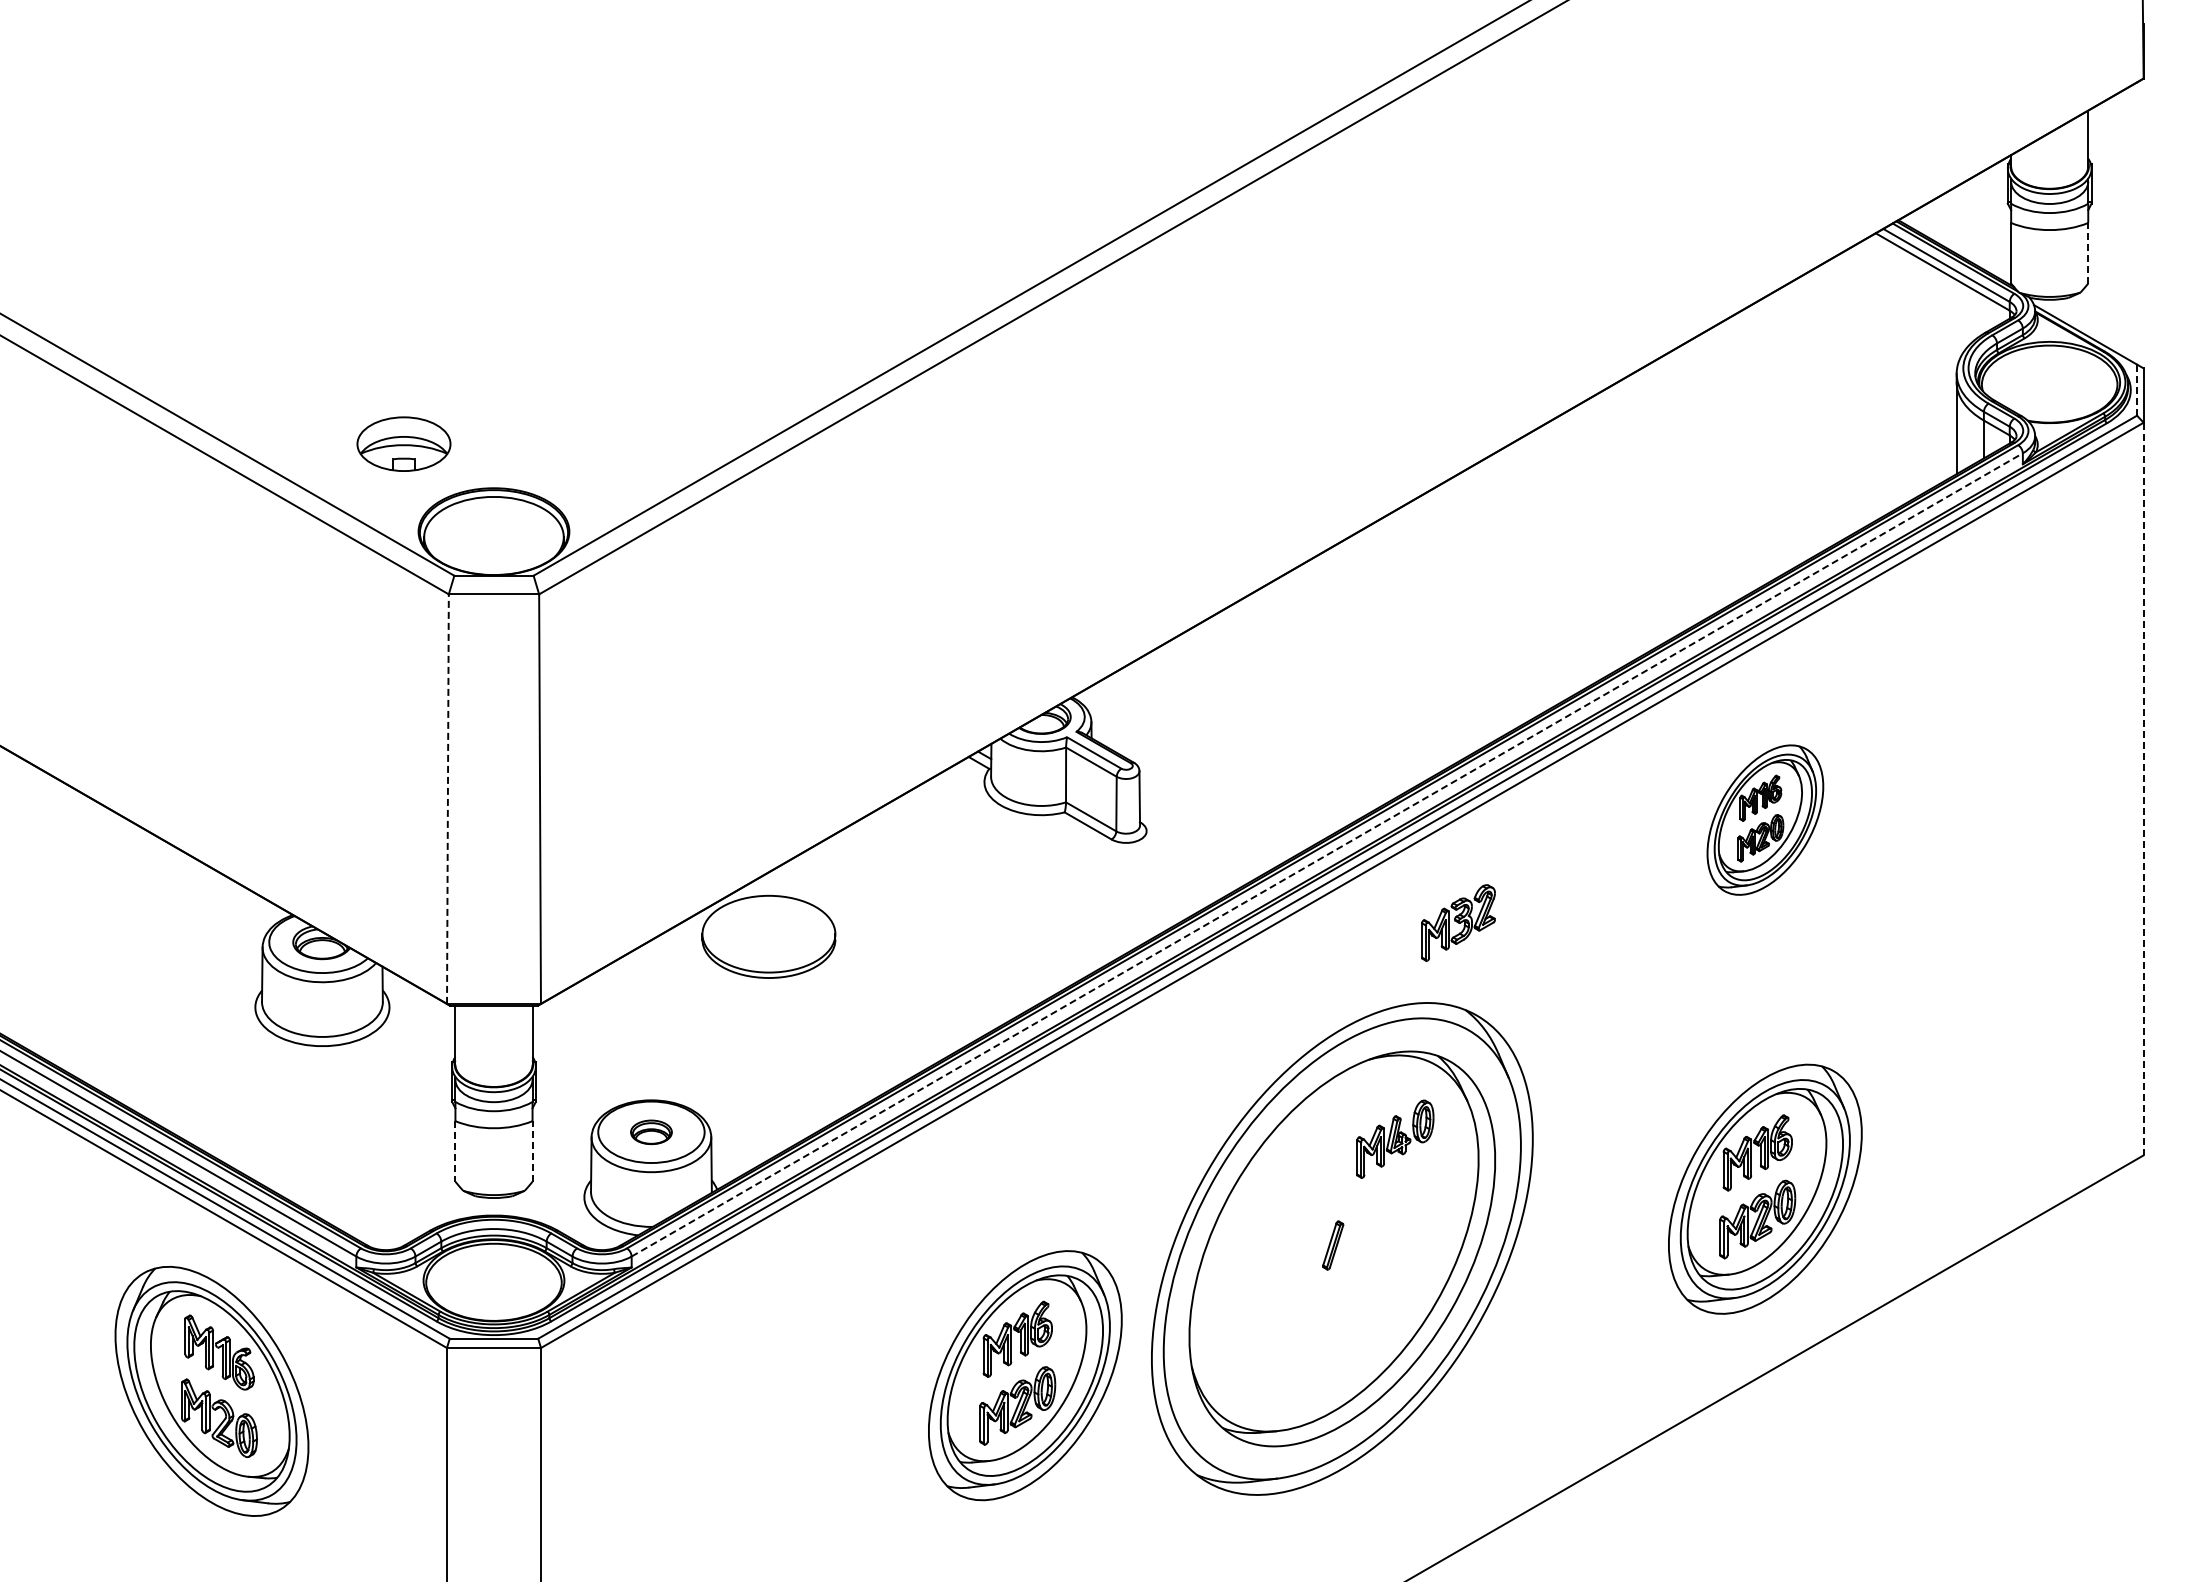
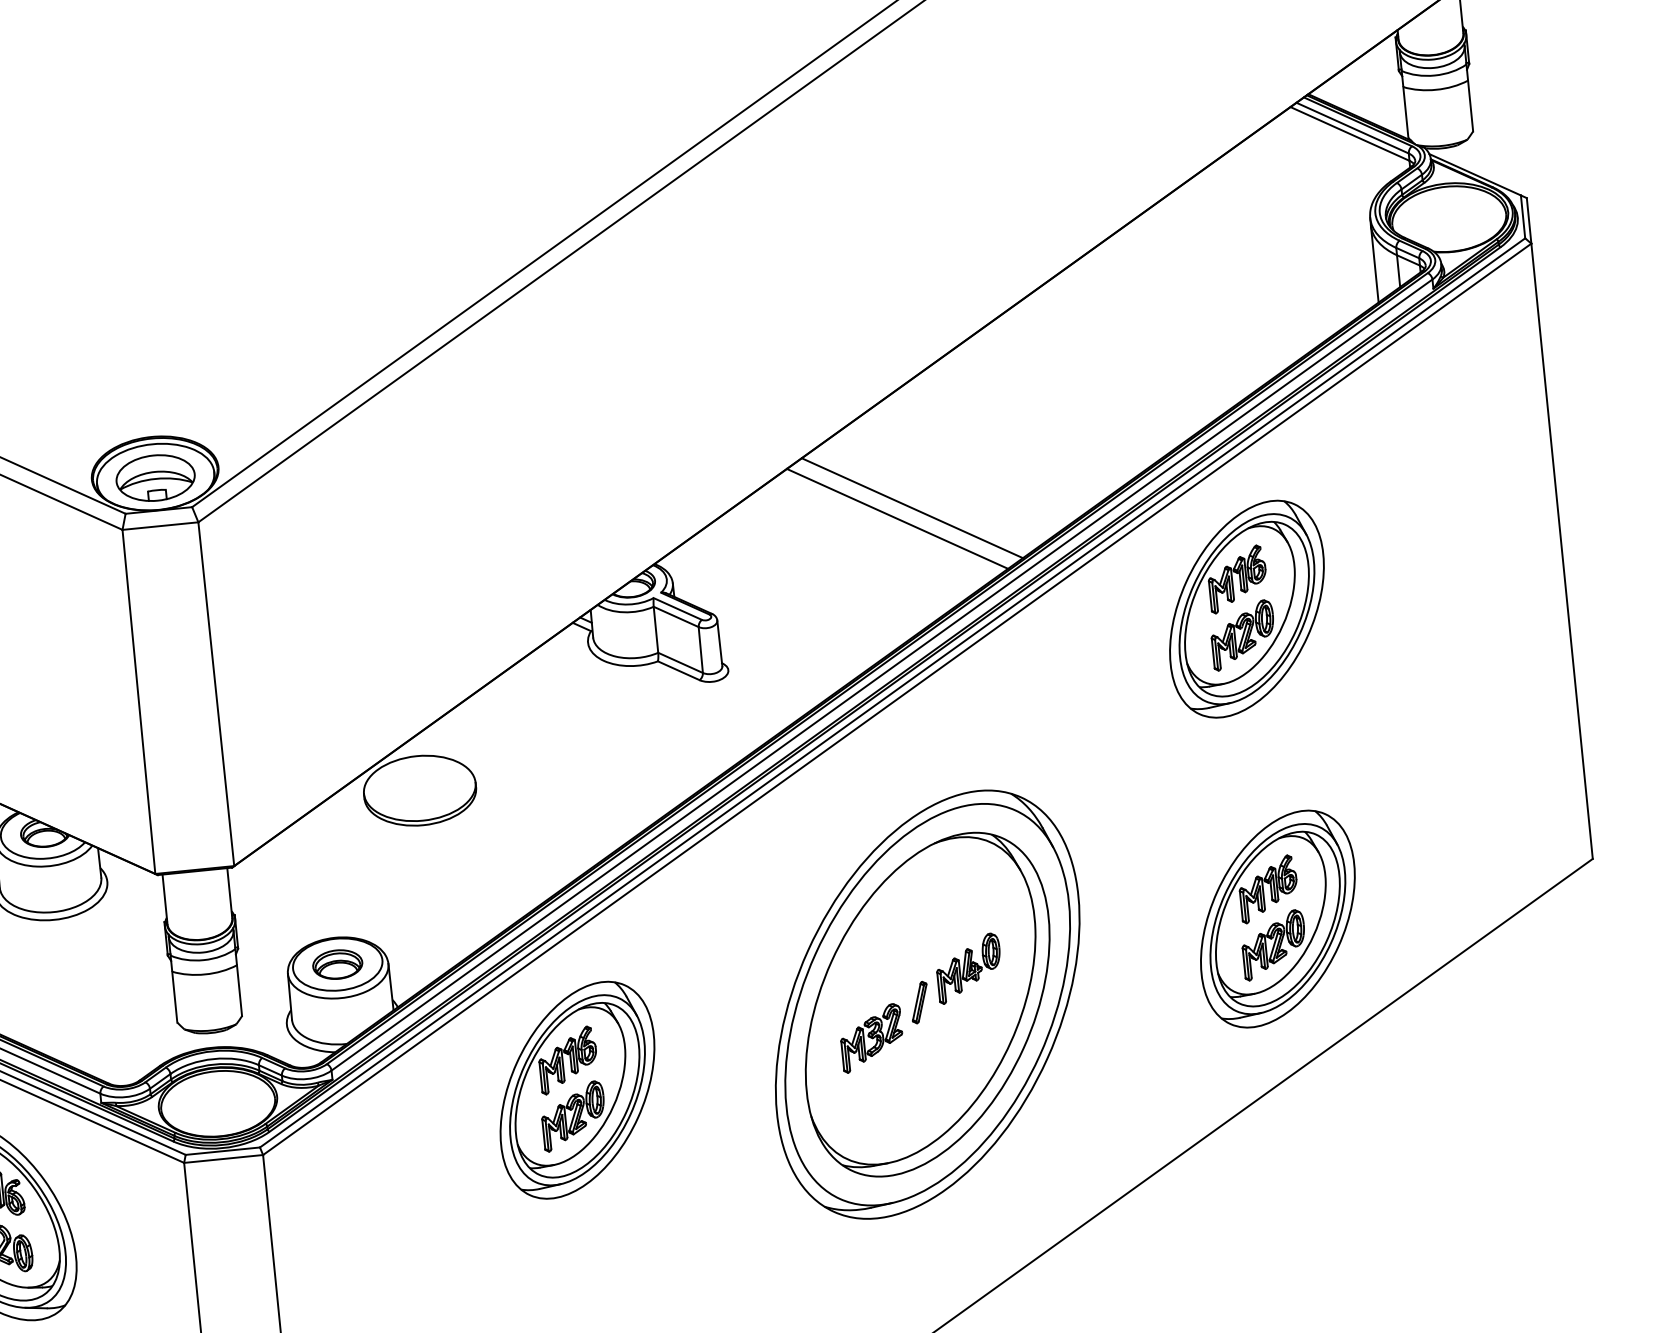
line: (2088, 252) -> (1470, 105), dashed -> solid
line: (2137, 390) -> (1523, 217), dashed -> solid
part: (403, 443) -> (155, 477), moved
line: (1382, 661) -> (912, 508), added
line: (1363, 672) -> (897, 518), added
line: (2143, 789) -> (1561, 551), dashed -> solid
line: (447, 799) -> (138, 702), dashed -> solid
part: (1765, 819) -> (1247, 608), size x1.67
line: (1327, 854) -> (882, 674), dashed -> solid
part: (1458, 922) -> (871, 1037), moved
part: (651, 1132) -> (337, 964), size x1.43
part: (1395, 1138) -> (969, 967), moved
line: (532, 1150) -> (239, 989), dashed -> solid
line: (455, 1151) -> (174, 997), dashed -> solid
part: (1025, 1375) -> (577, 1090), moved

